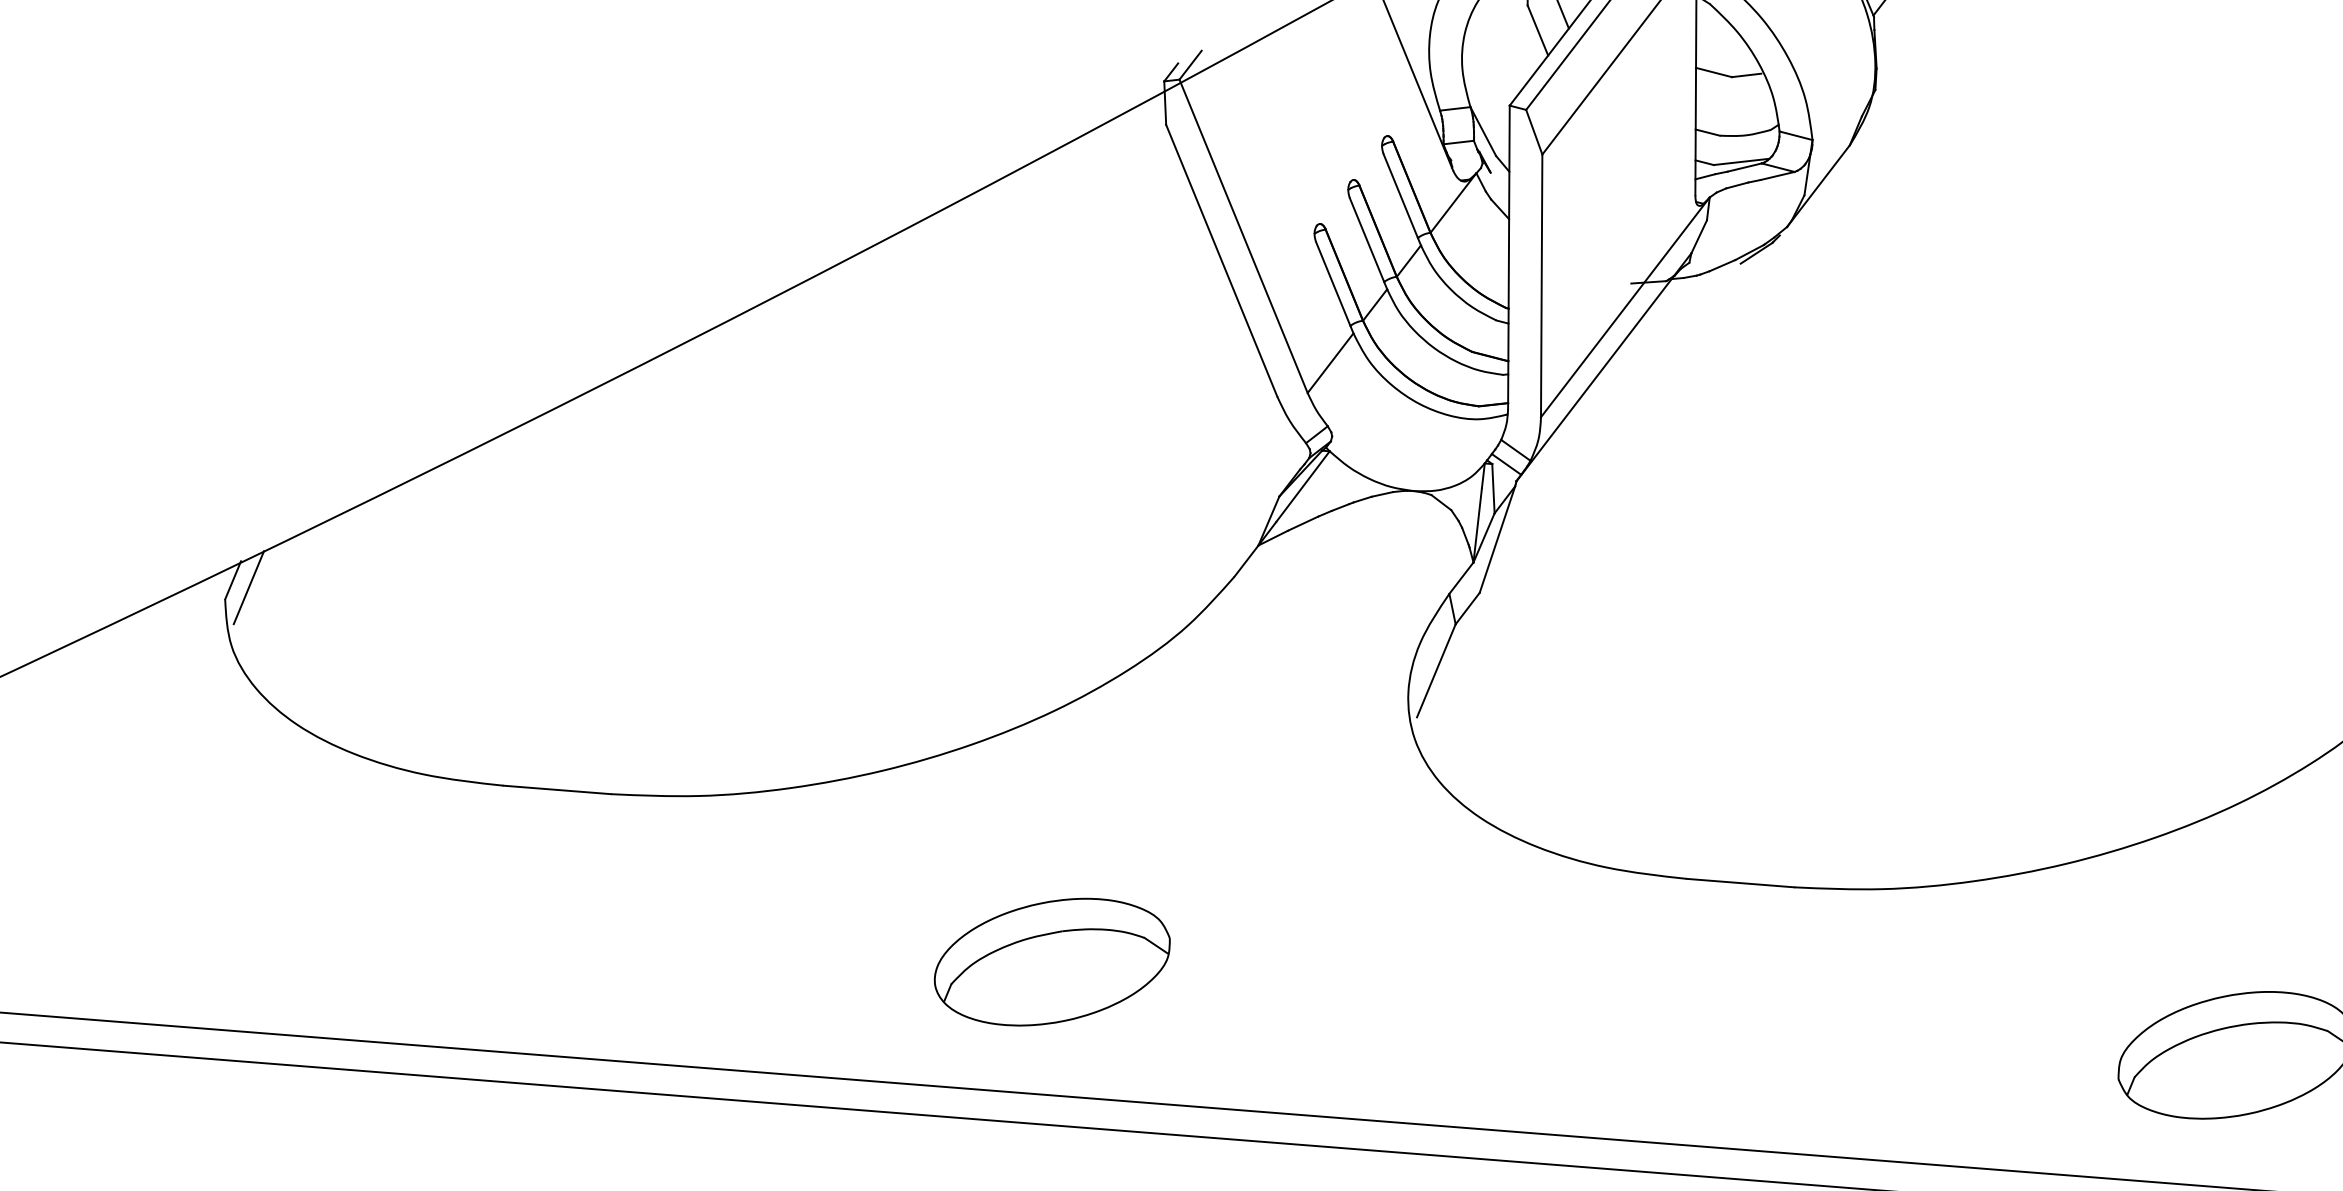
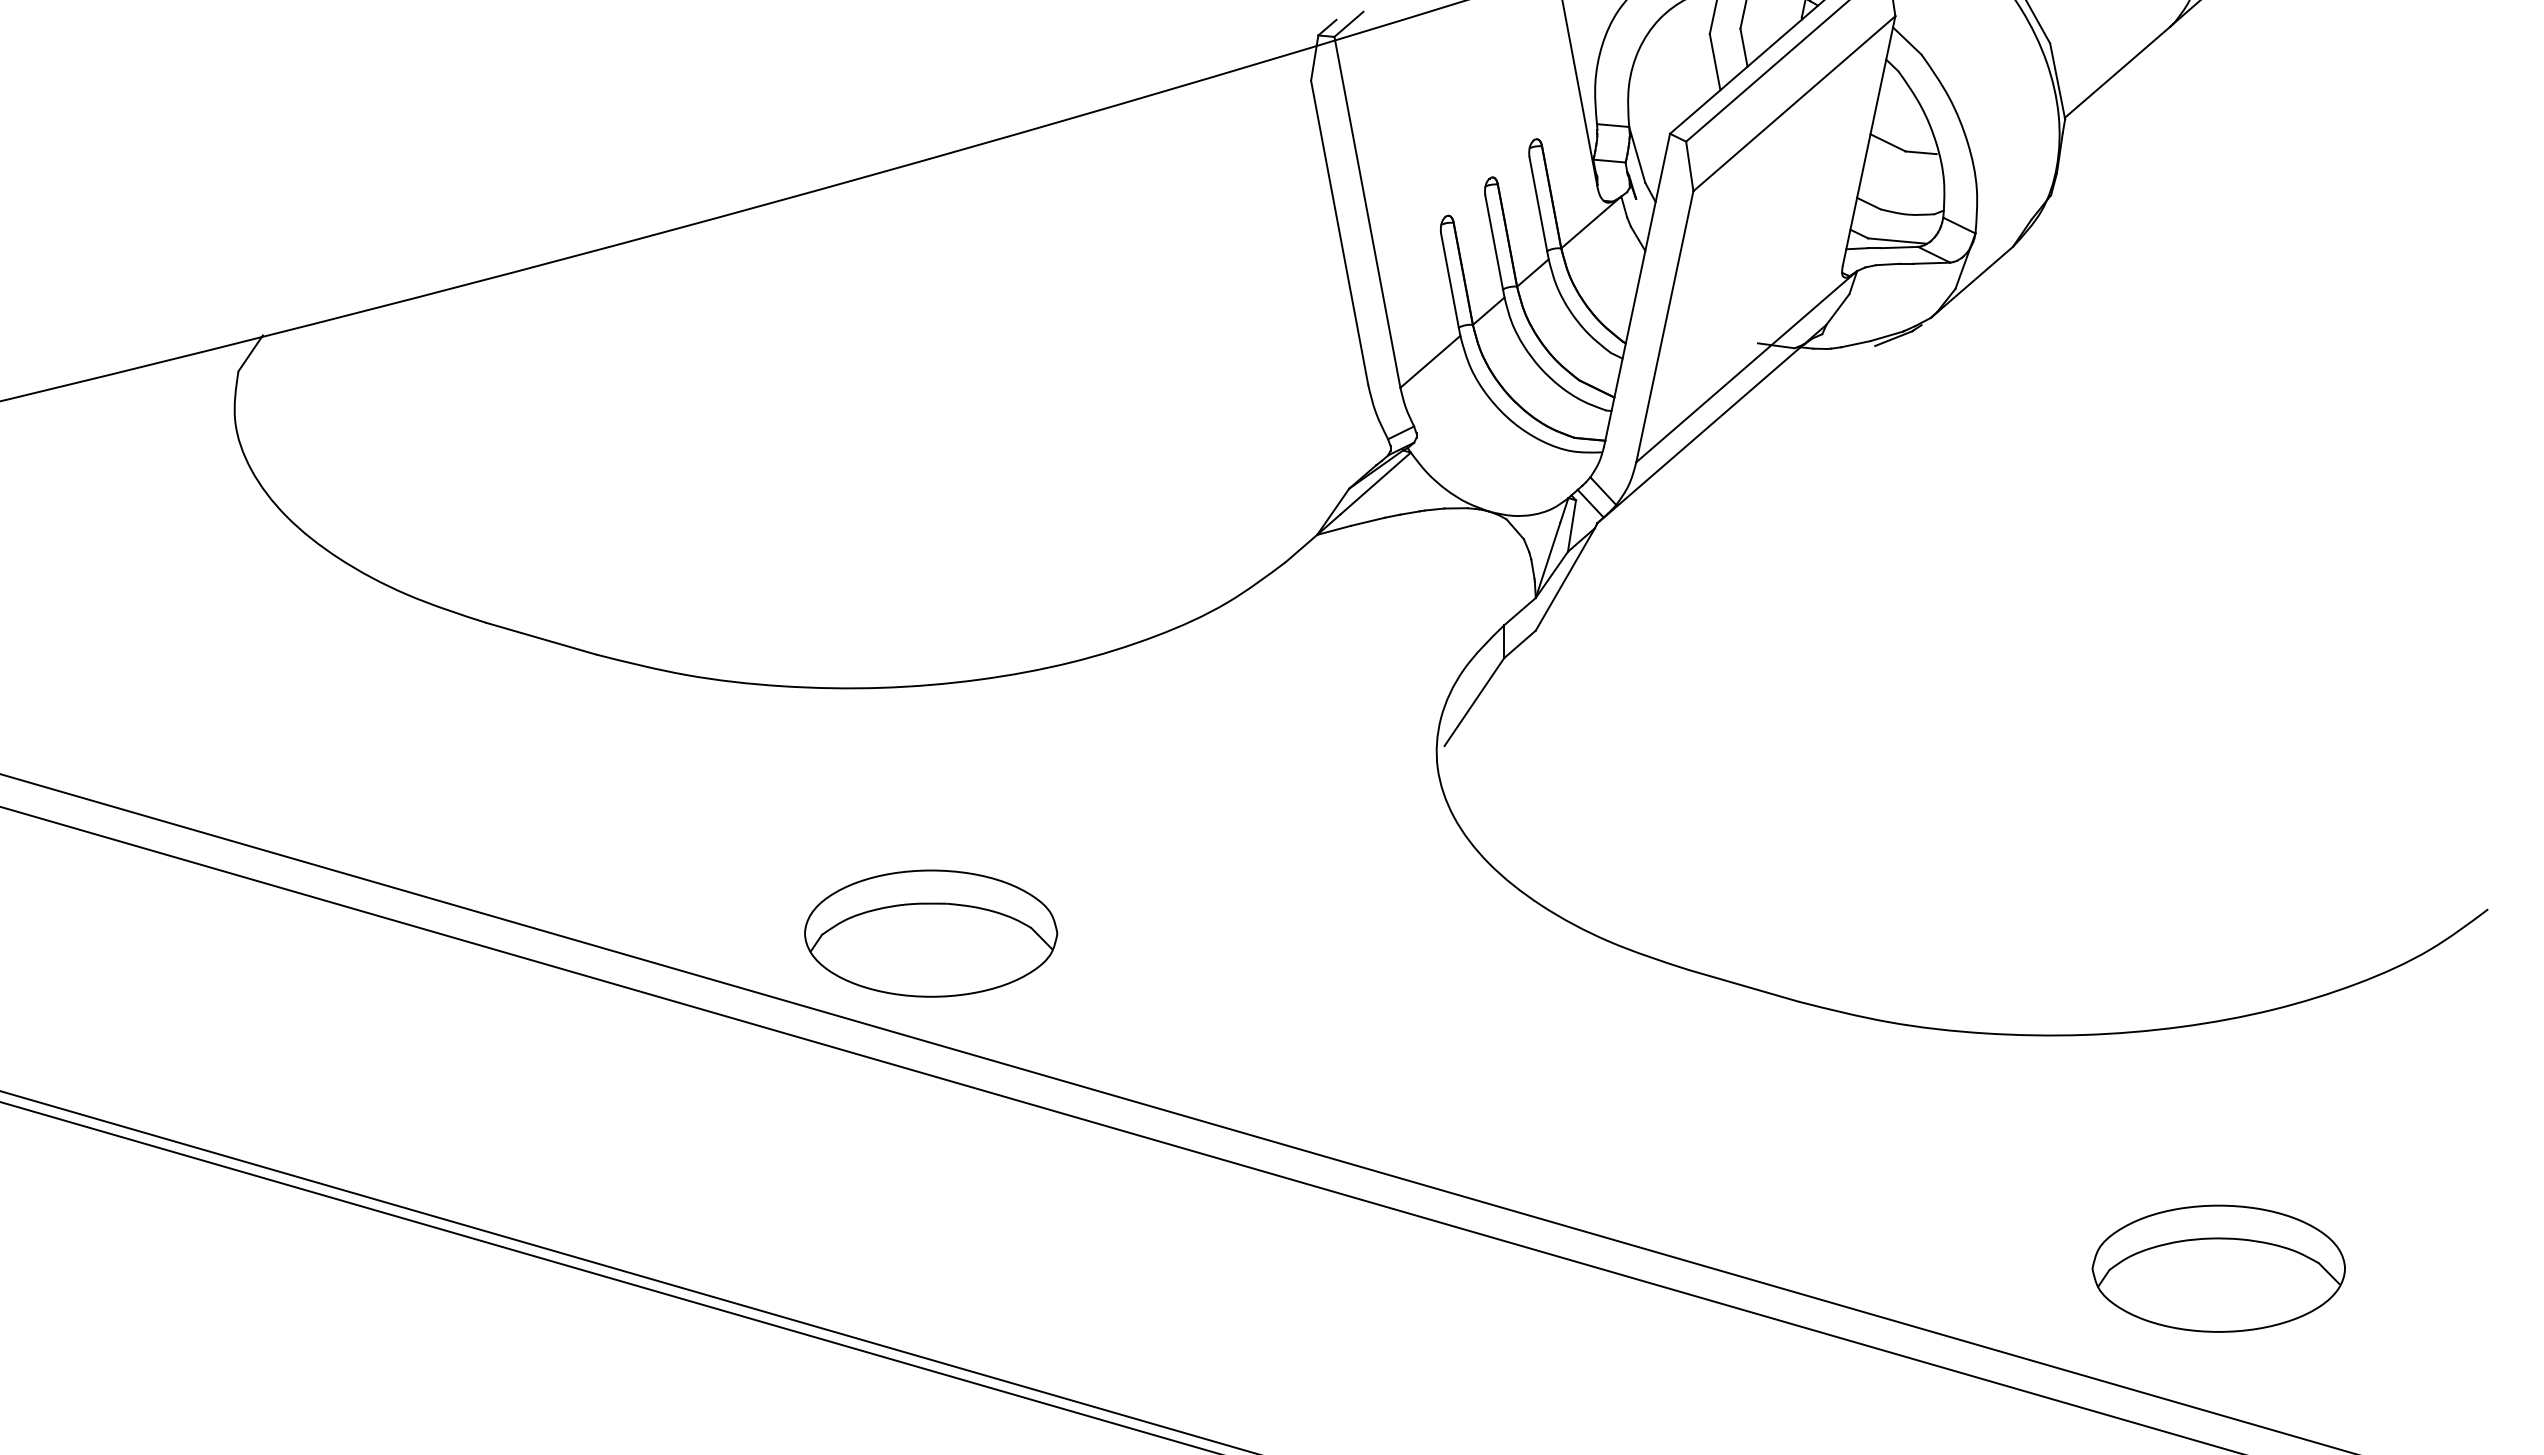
line: (248, 586) -> (265, 363), removed
part: (1052, 962) -> (931, 933), moved

